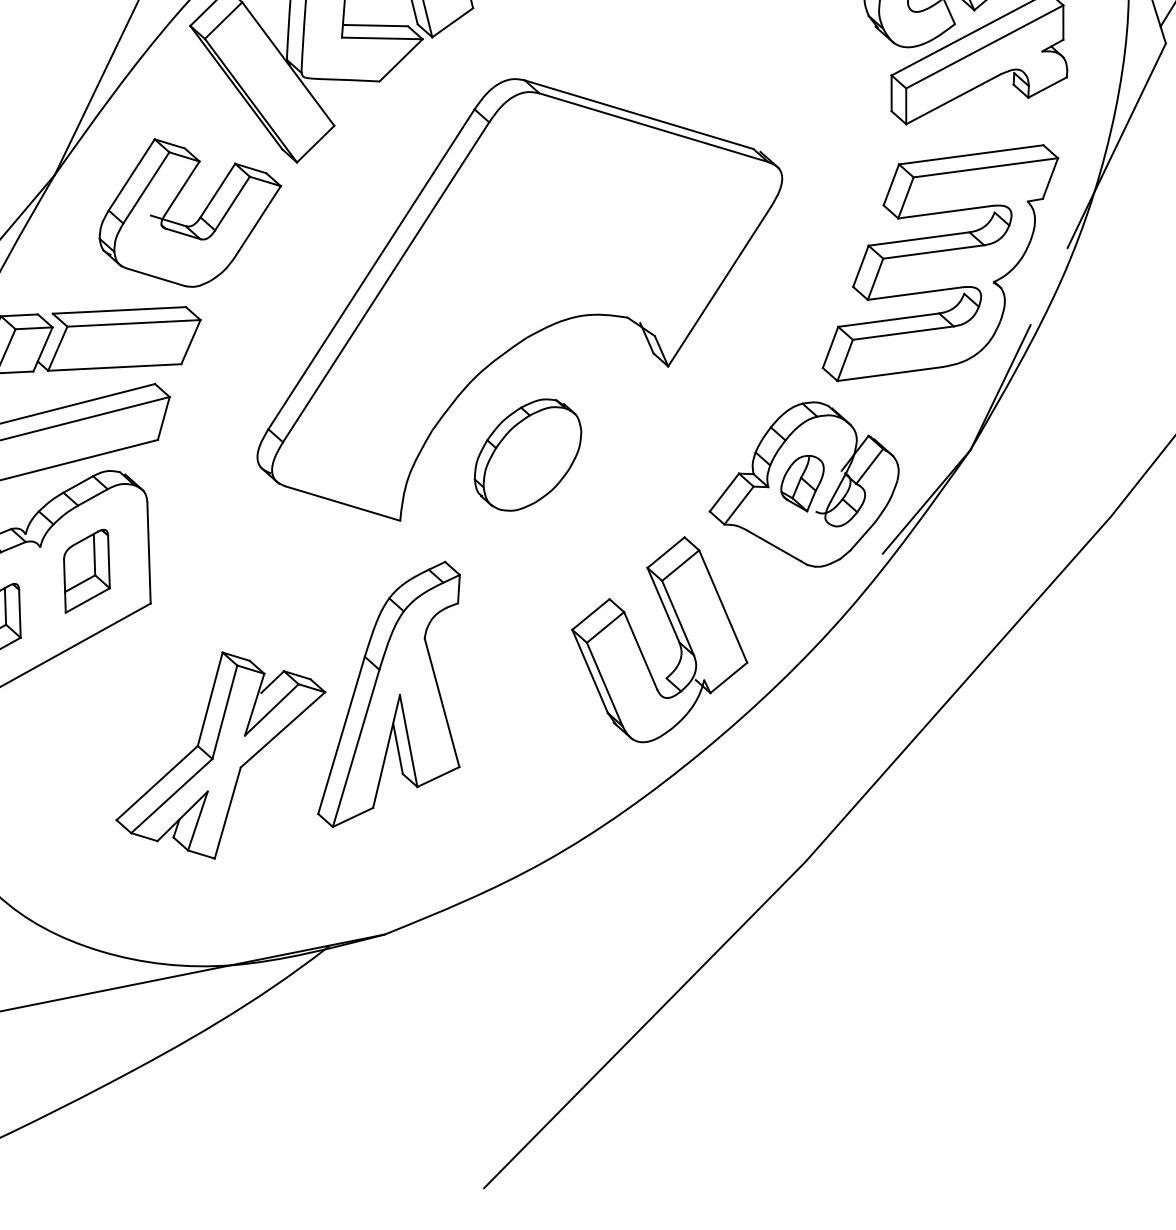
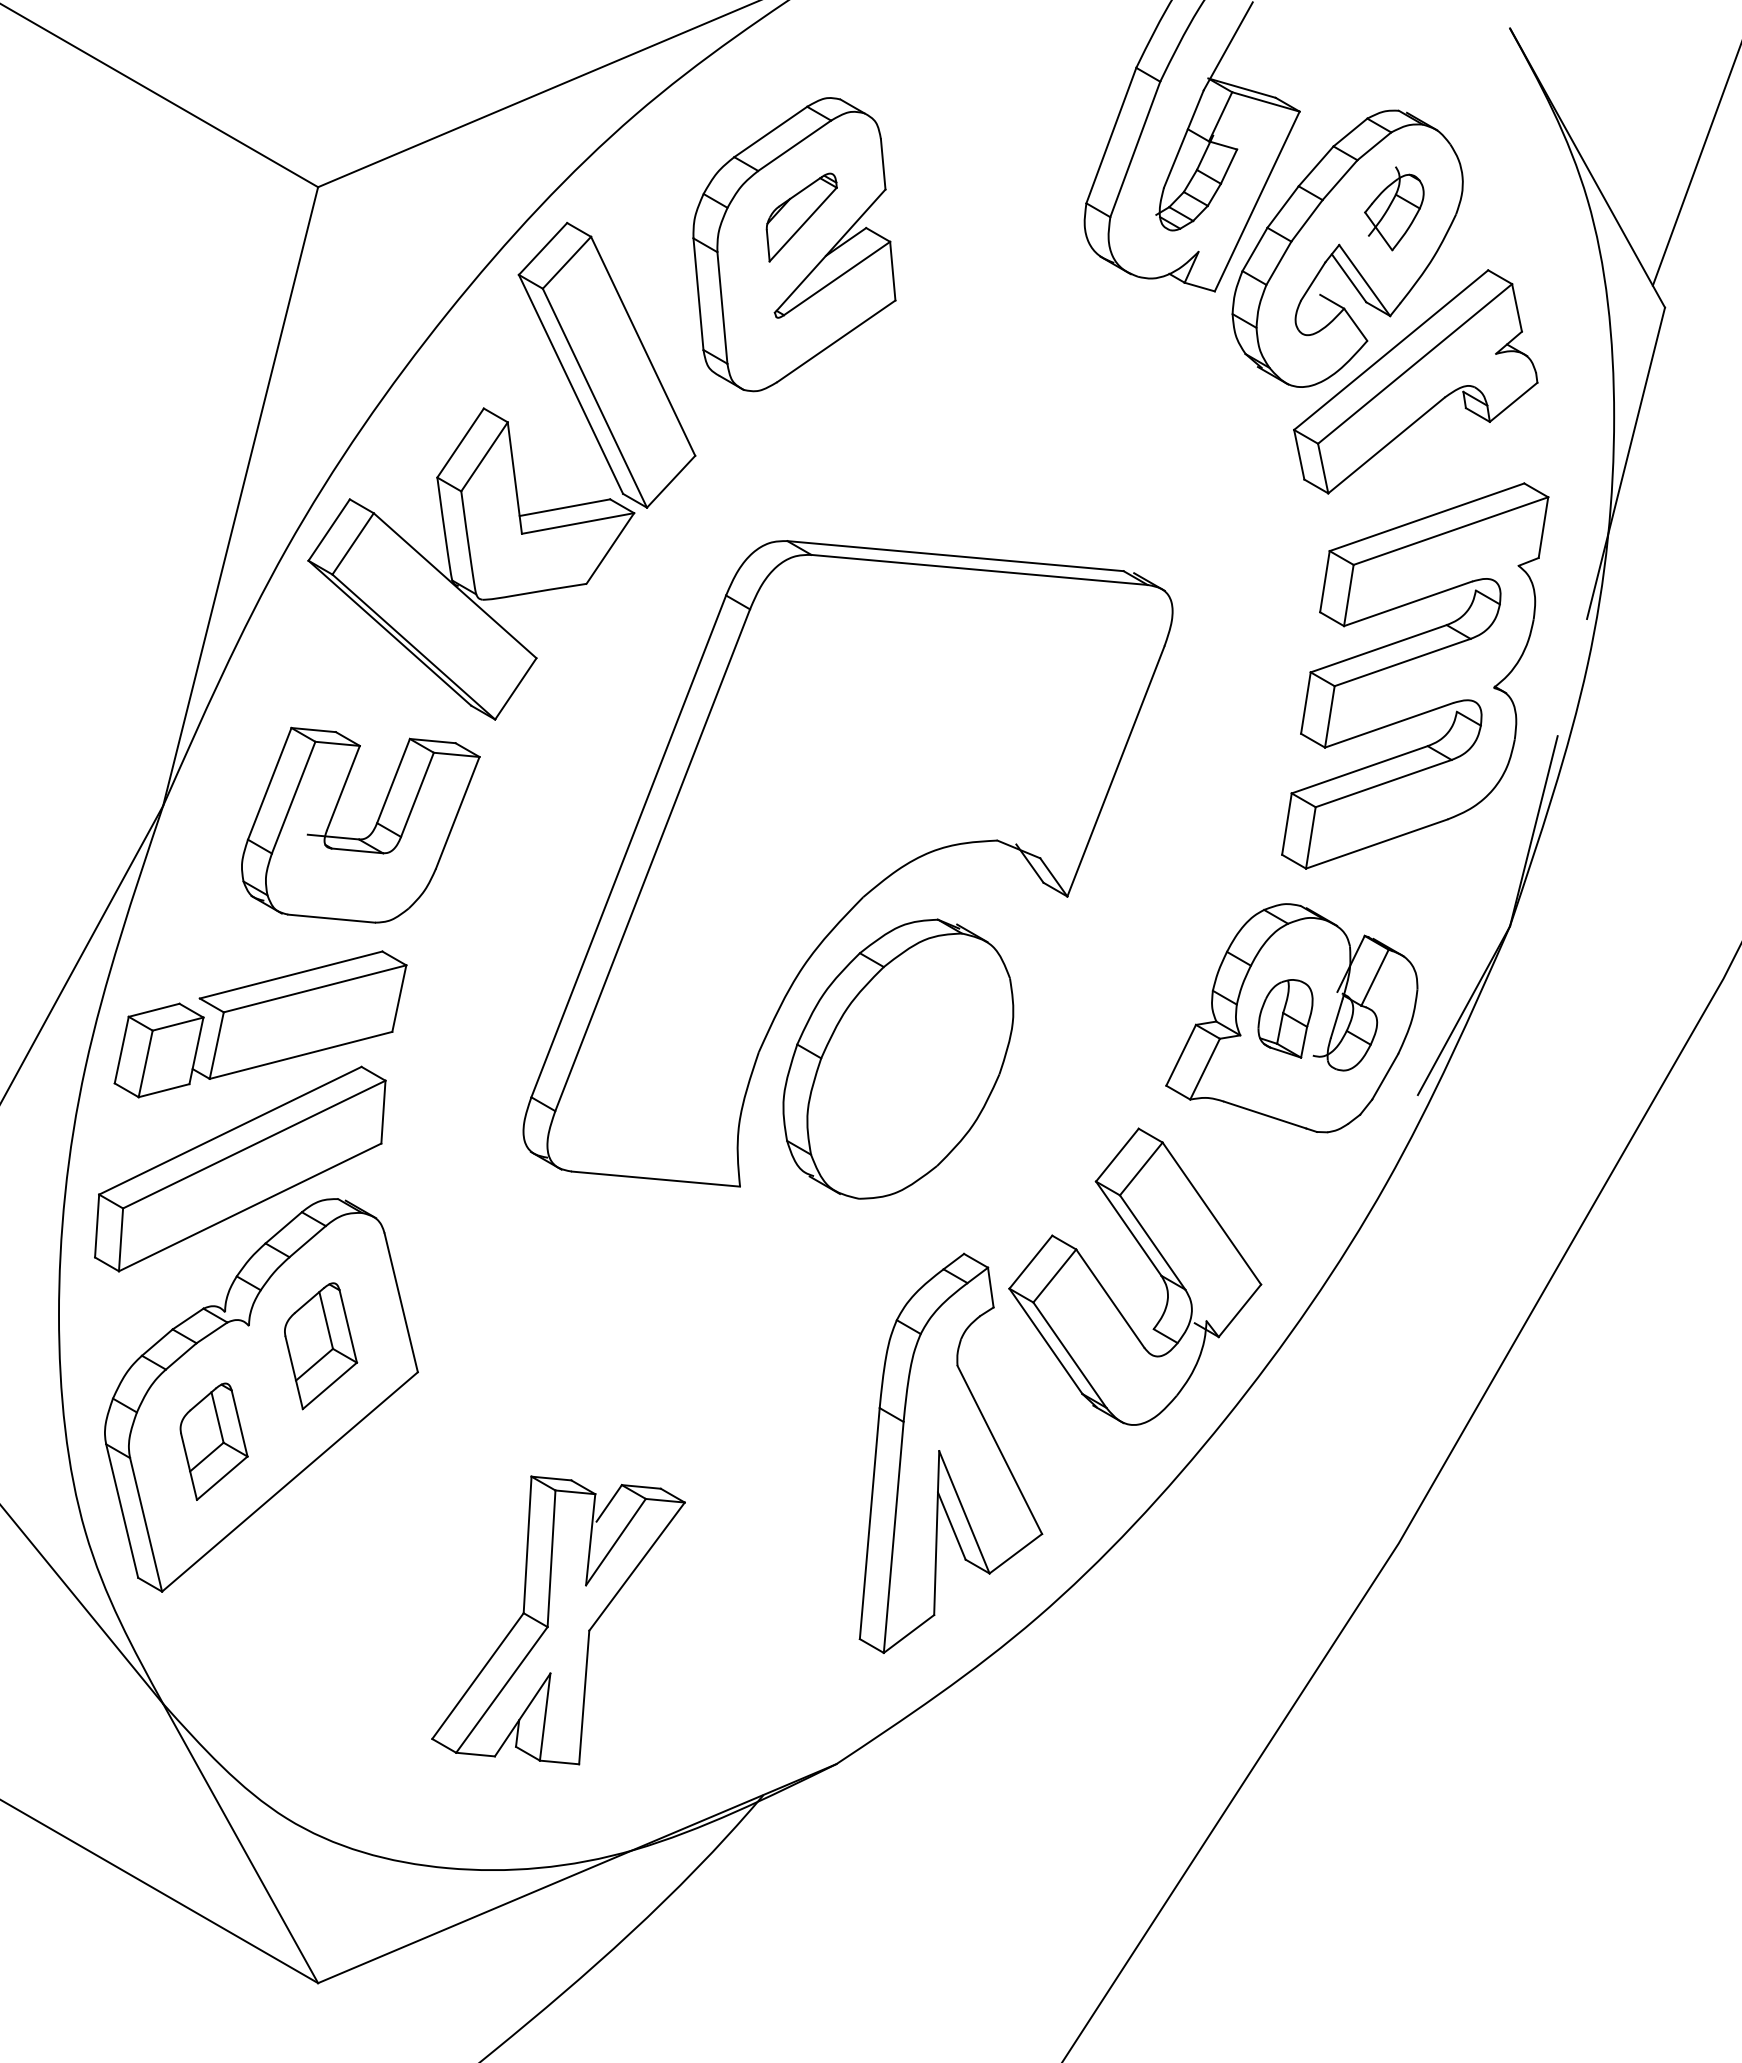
part: (528, 454) -> (898, 1058), size x1.67
part: (407, 697) -> (950, 1452), moved
part: (220, 756) -> (558, 1620), moved

